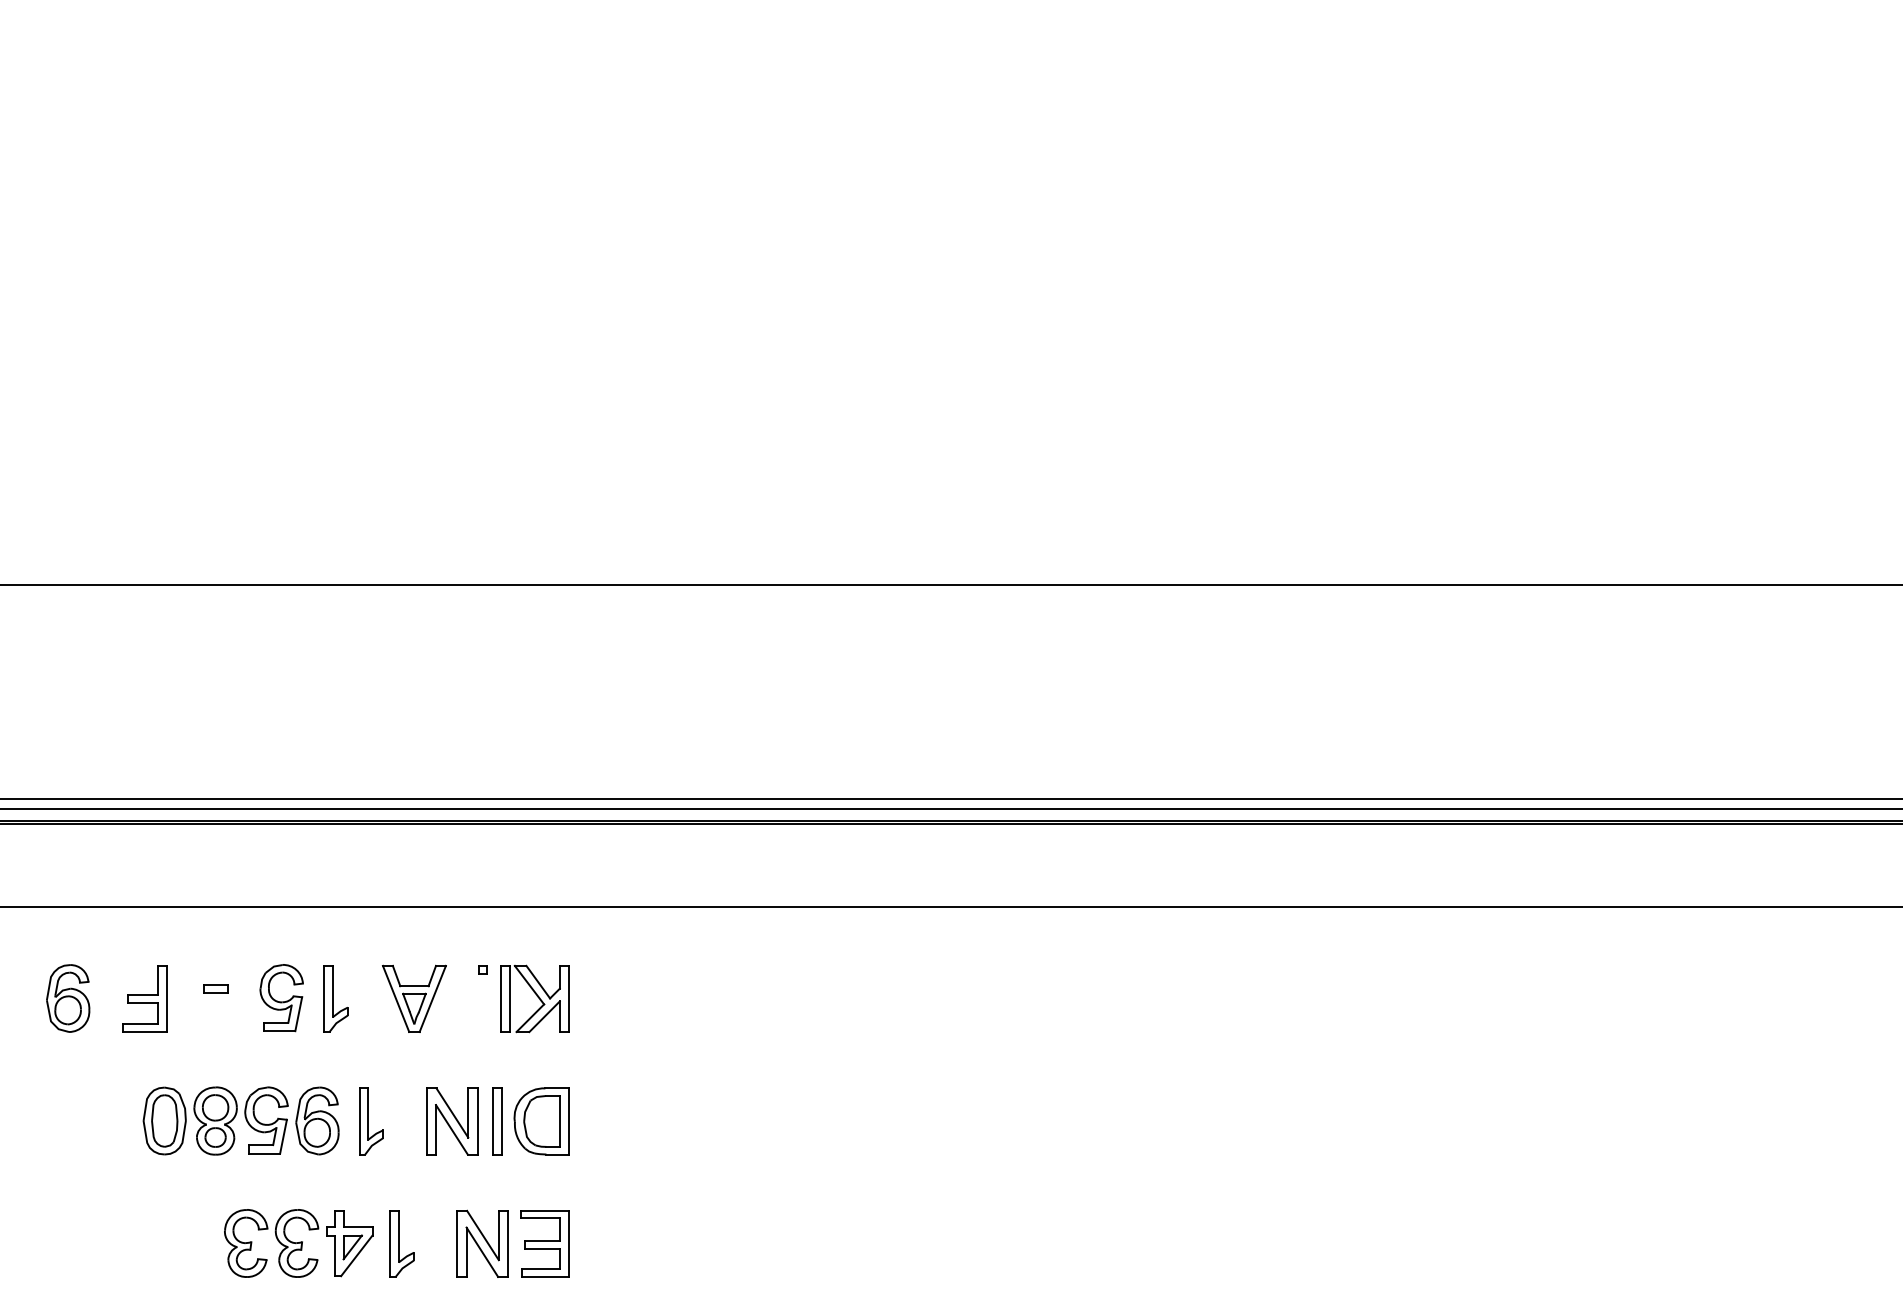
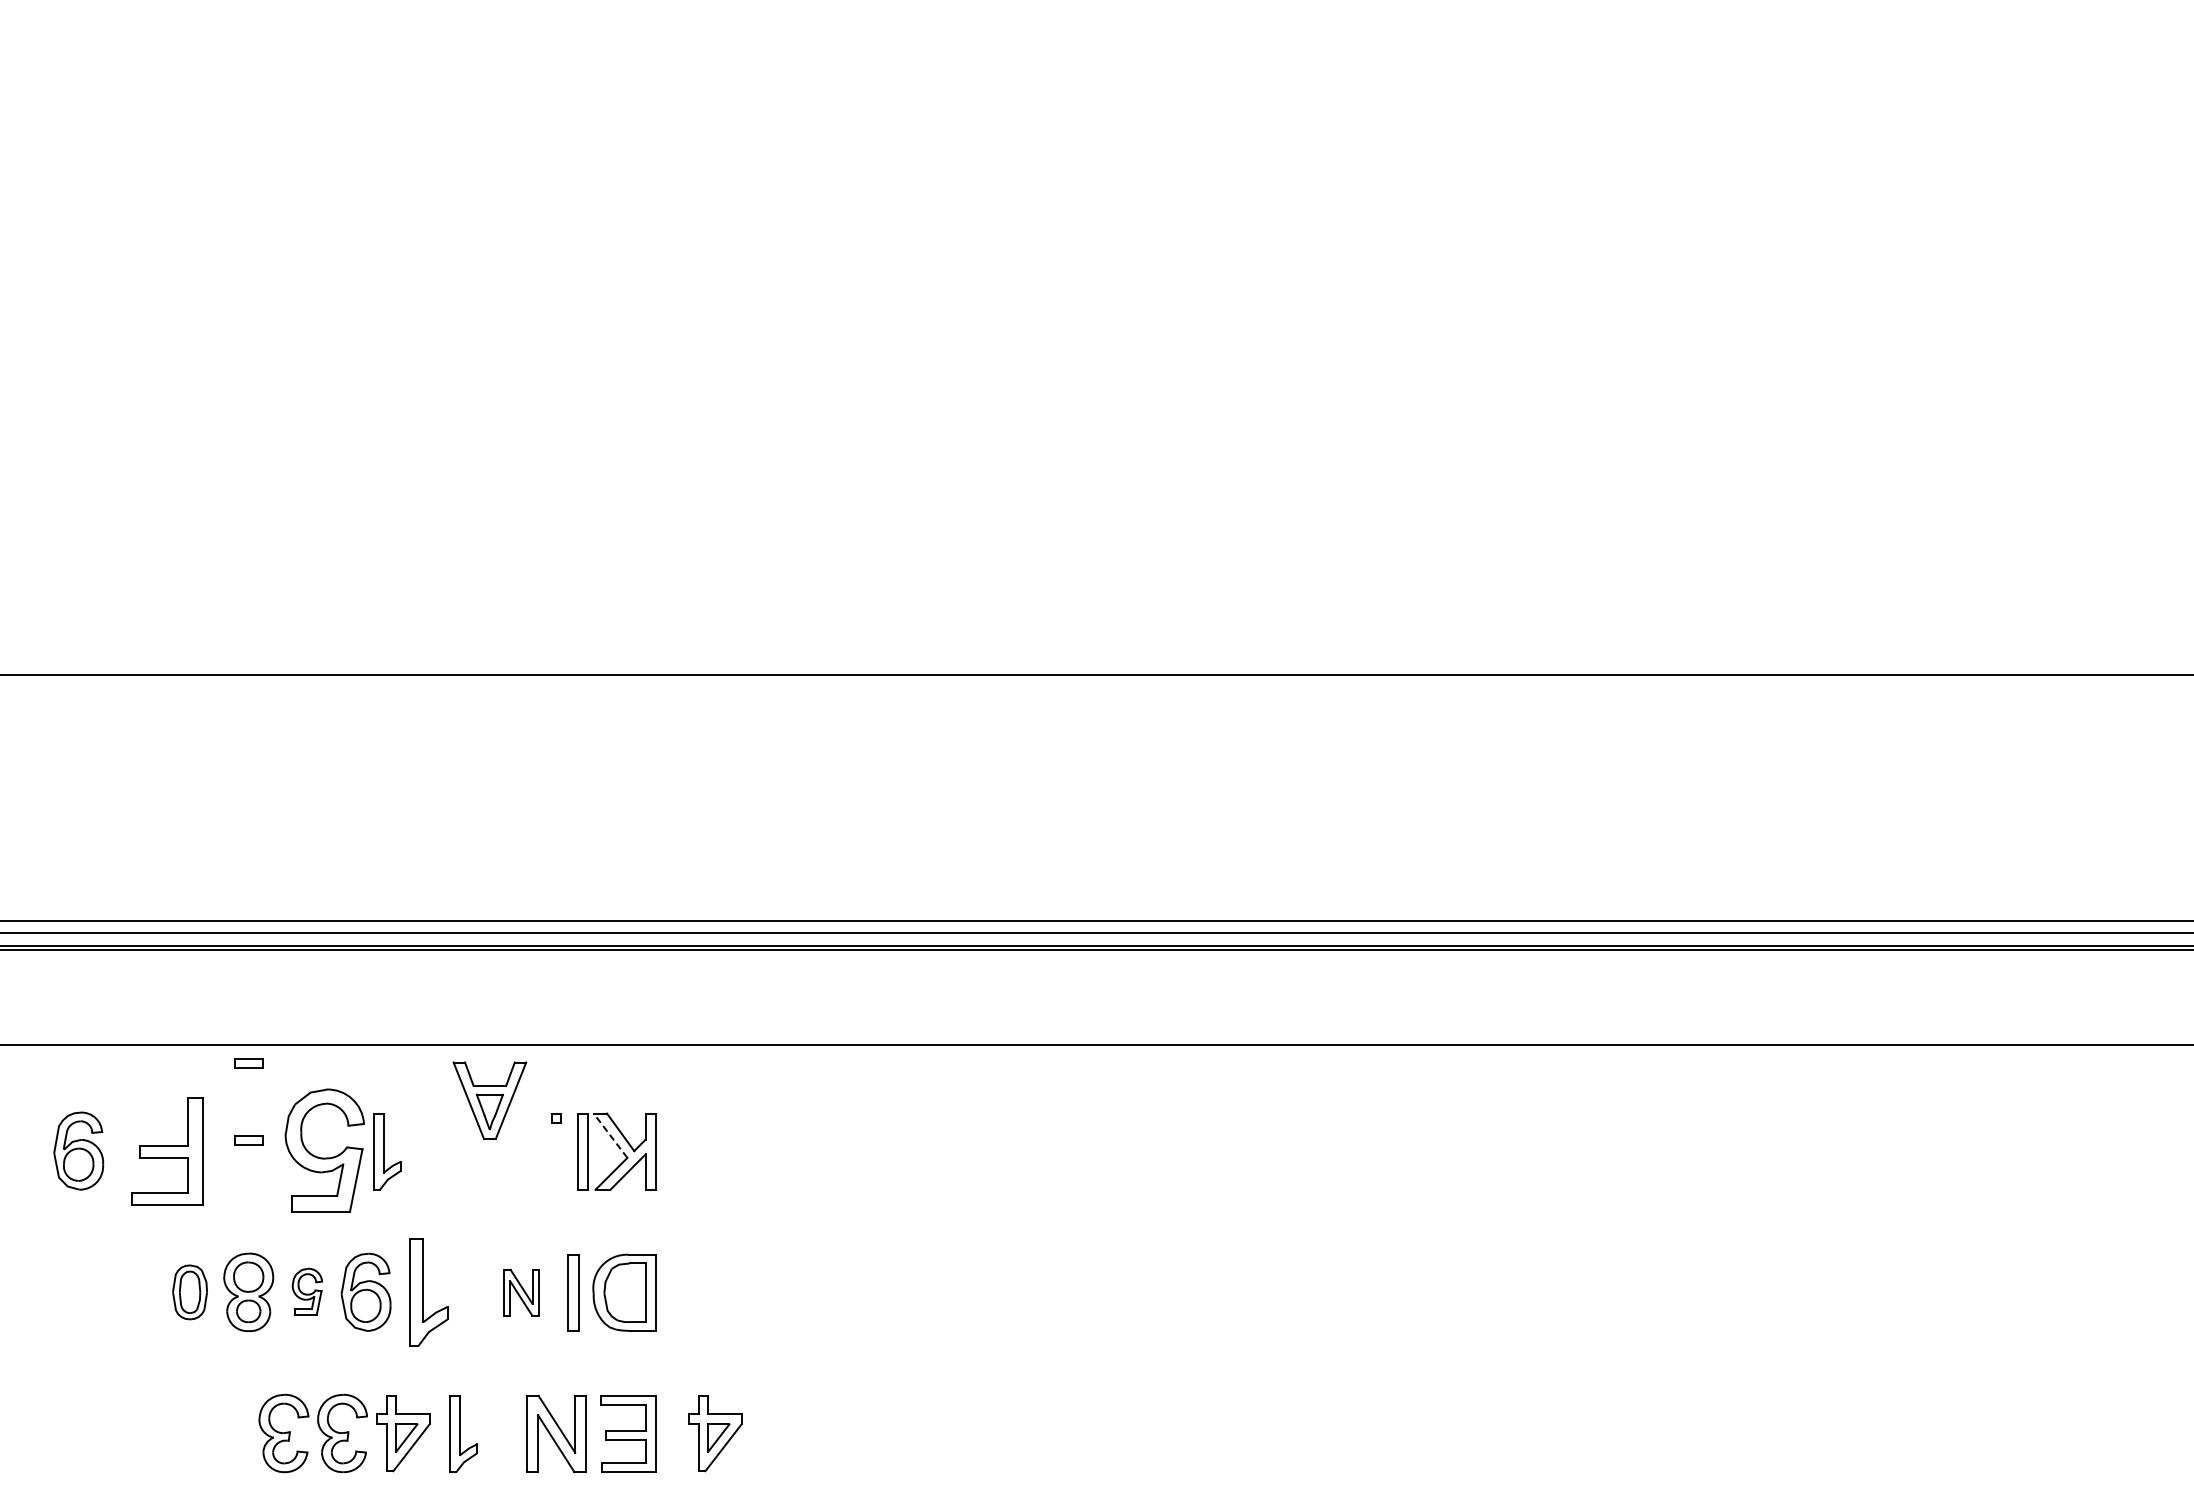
part: (215, 922) -> (248, 1063), added
line: (529, 984) -> (610, 1135), solid -> dashed
part: (281, 997) -> (324, 1150), size x1.6
part: (145, 998) -> (167, 1151), size x1.4
part: (414, 998) -> (489, 1100), moved
part: (266, 1120) -> (307, 1291), size x0.6
part: (164, 1121) -> (189, 1292), size x0.7
part: (371, 1121) -> (428, 1292), size x1.4
part: (452, 1121) -> (521, 1292), size x0.6
part: (620, 1243) -> (715, 1433), added

